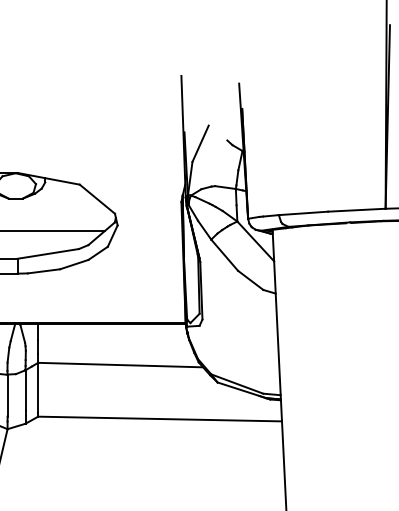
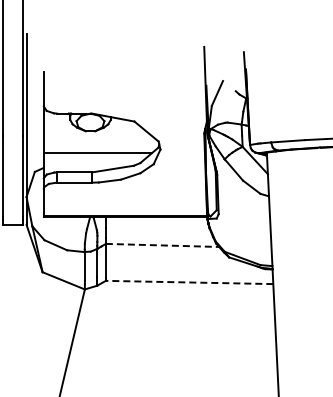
line: (120, 365) -> (162, 245), solid -> dashed
line: (159, 419) -> (189, 282), solid -> dashed

